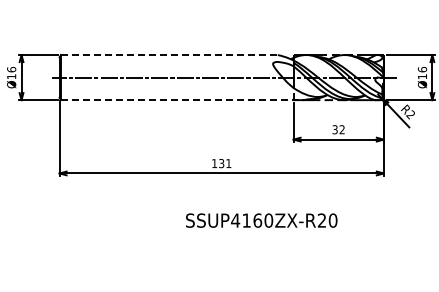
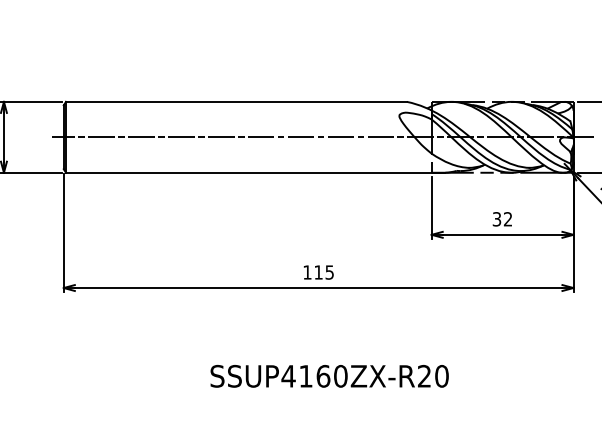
line: (169, 55) -> (236, 102), dashed -> solid
line: (181, 100) -> (255, 173), dashed -> solid
text: (225, 163) -> (324, 272), 131 -> 115
text: (261, 220) -> (329, 376), moved

